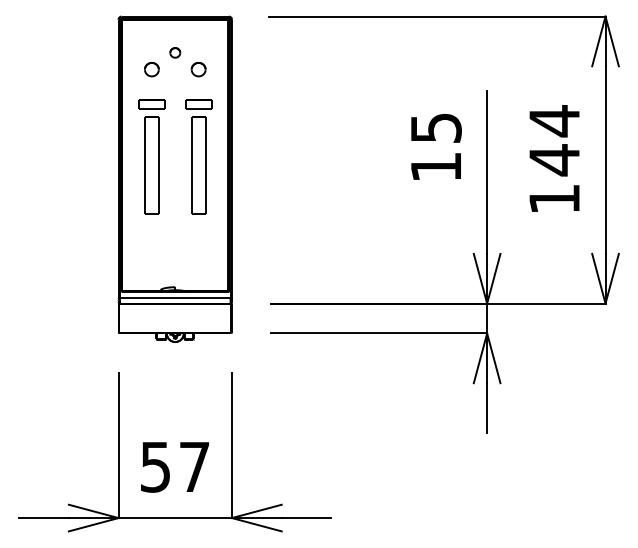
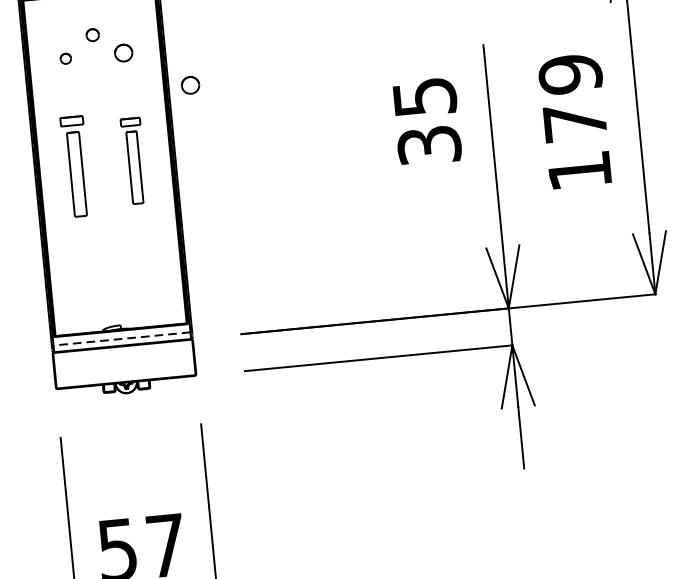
part: (151, 69) -> (65, 58), size x0.6
part: (249, 100) -> (190, 85), added
text: (554, 140) -> (572, 98), 144 -> 179
part: (151, 156) -> (75, 166), size x0.7
part: (198, 156) -> (133, 160), size x0.6
text: (435, 166) -> (428, 144), 15 -> 35
line: (174, 298) -> (121, 339), solid -> dashed

